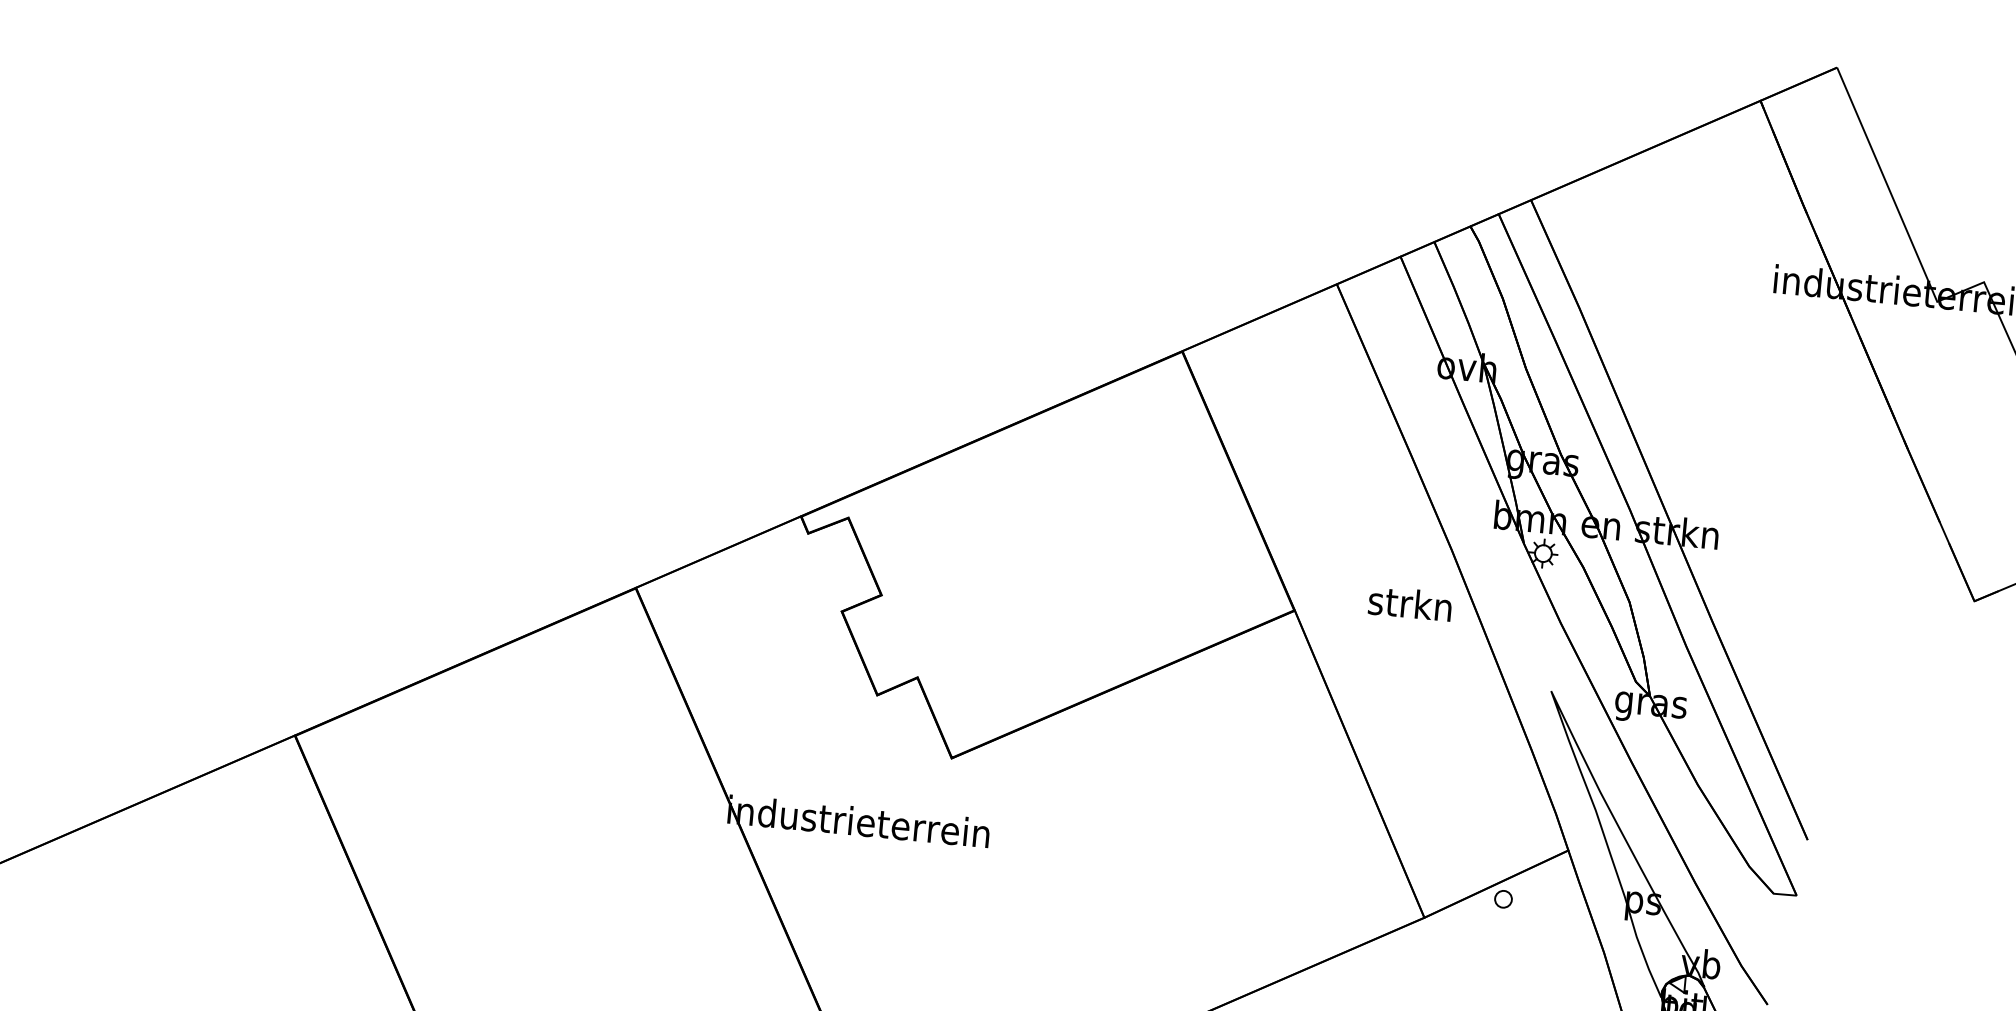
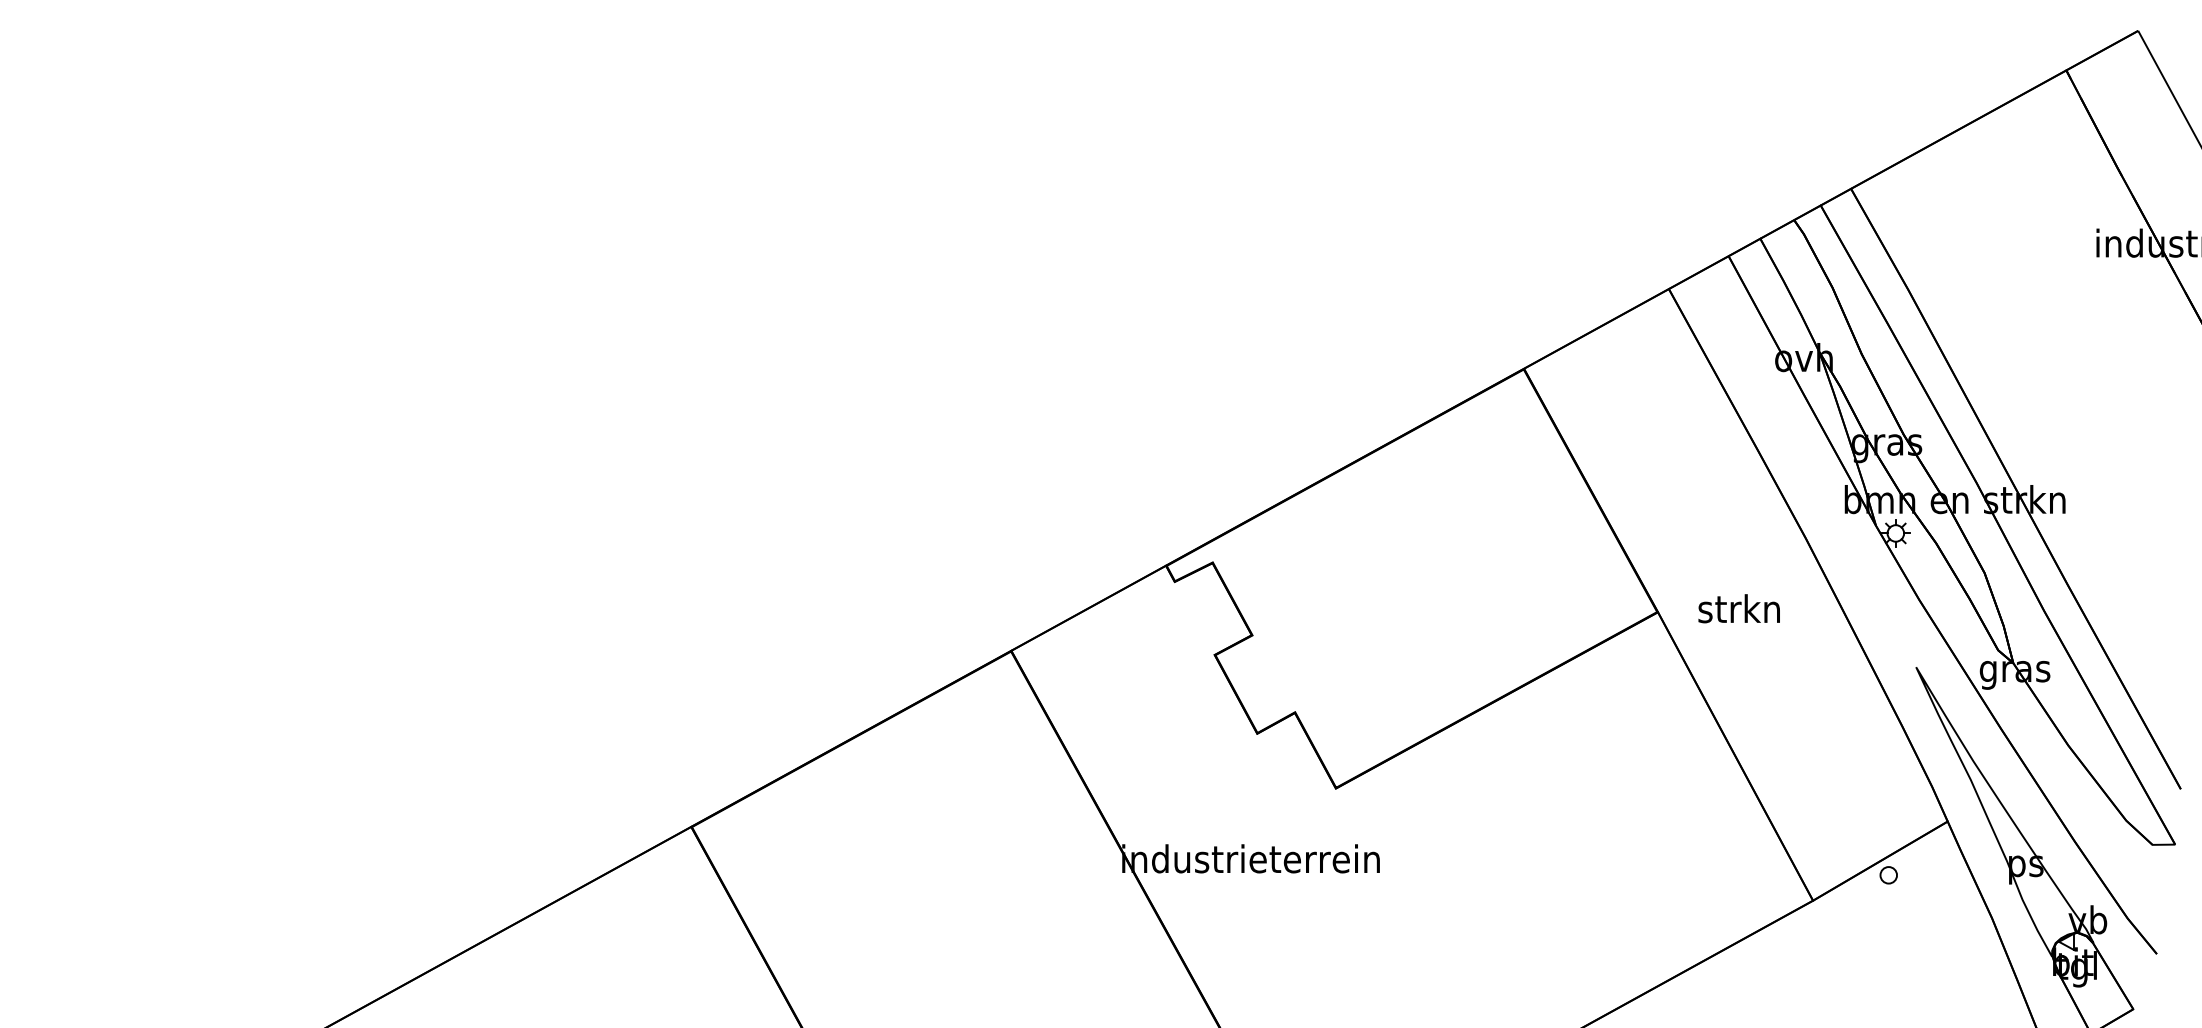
text: (1409, 603) -> (1738, 608), moved

